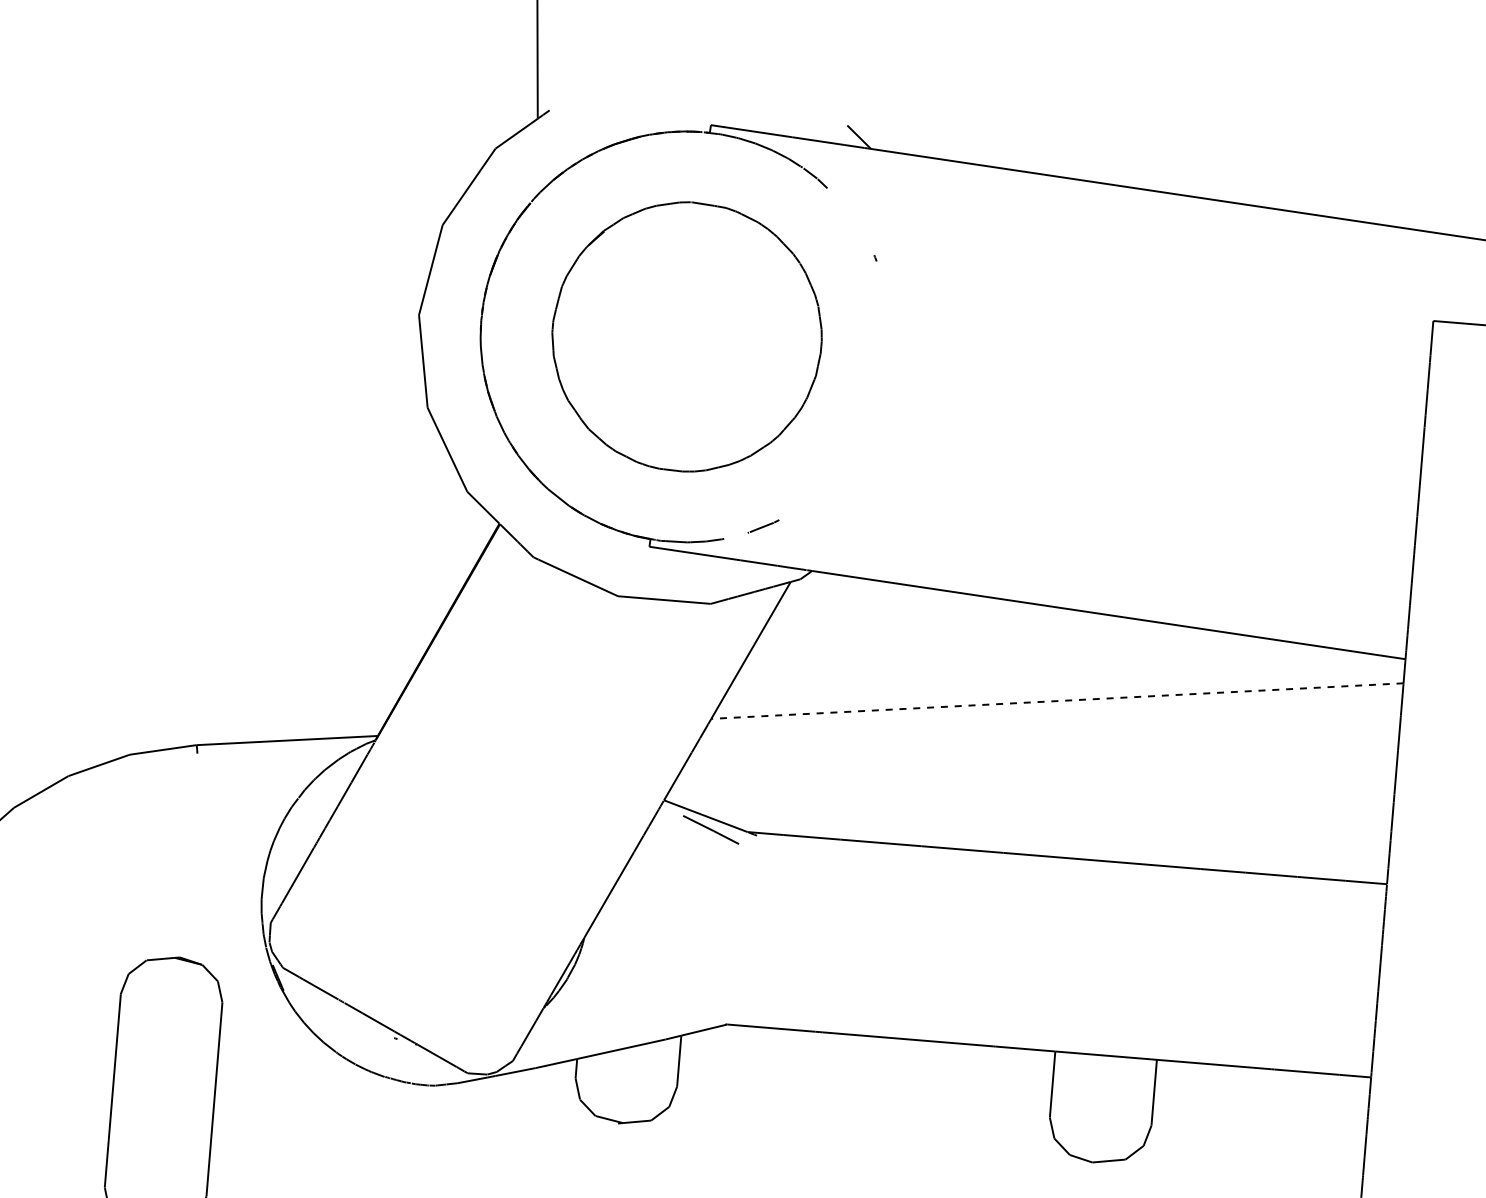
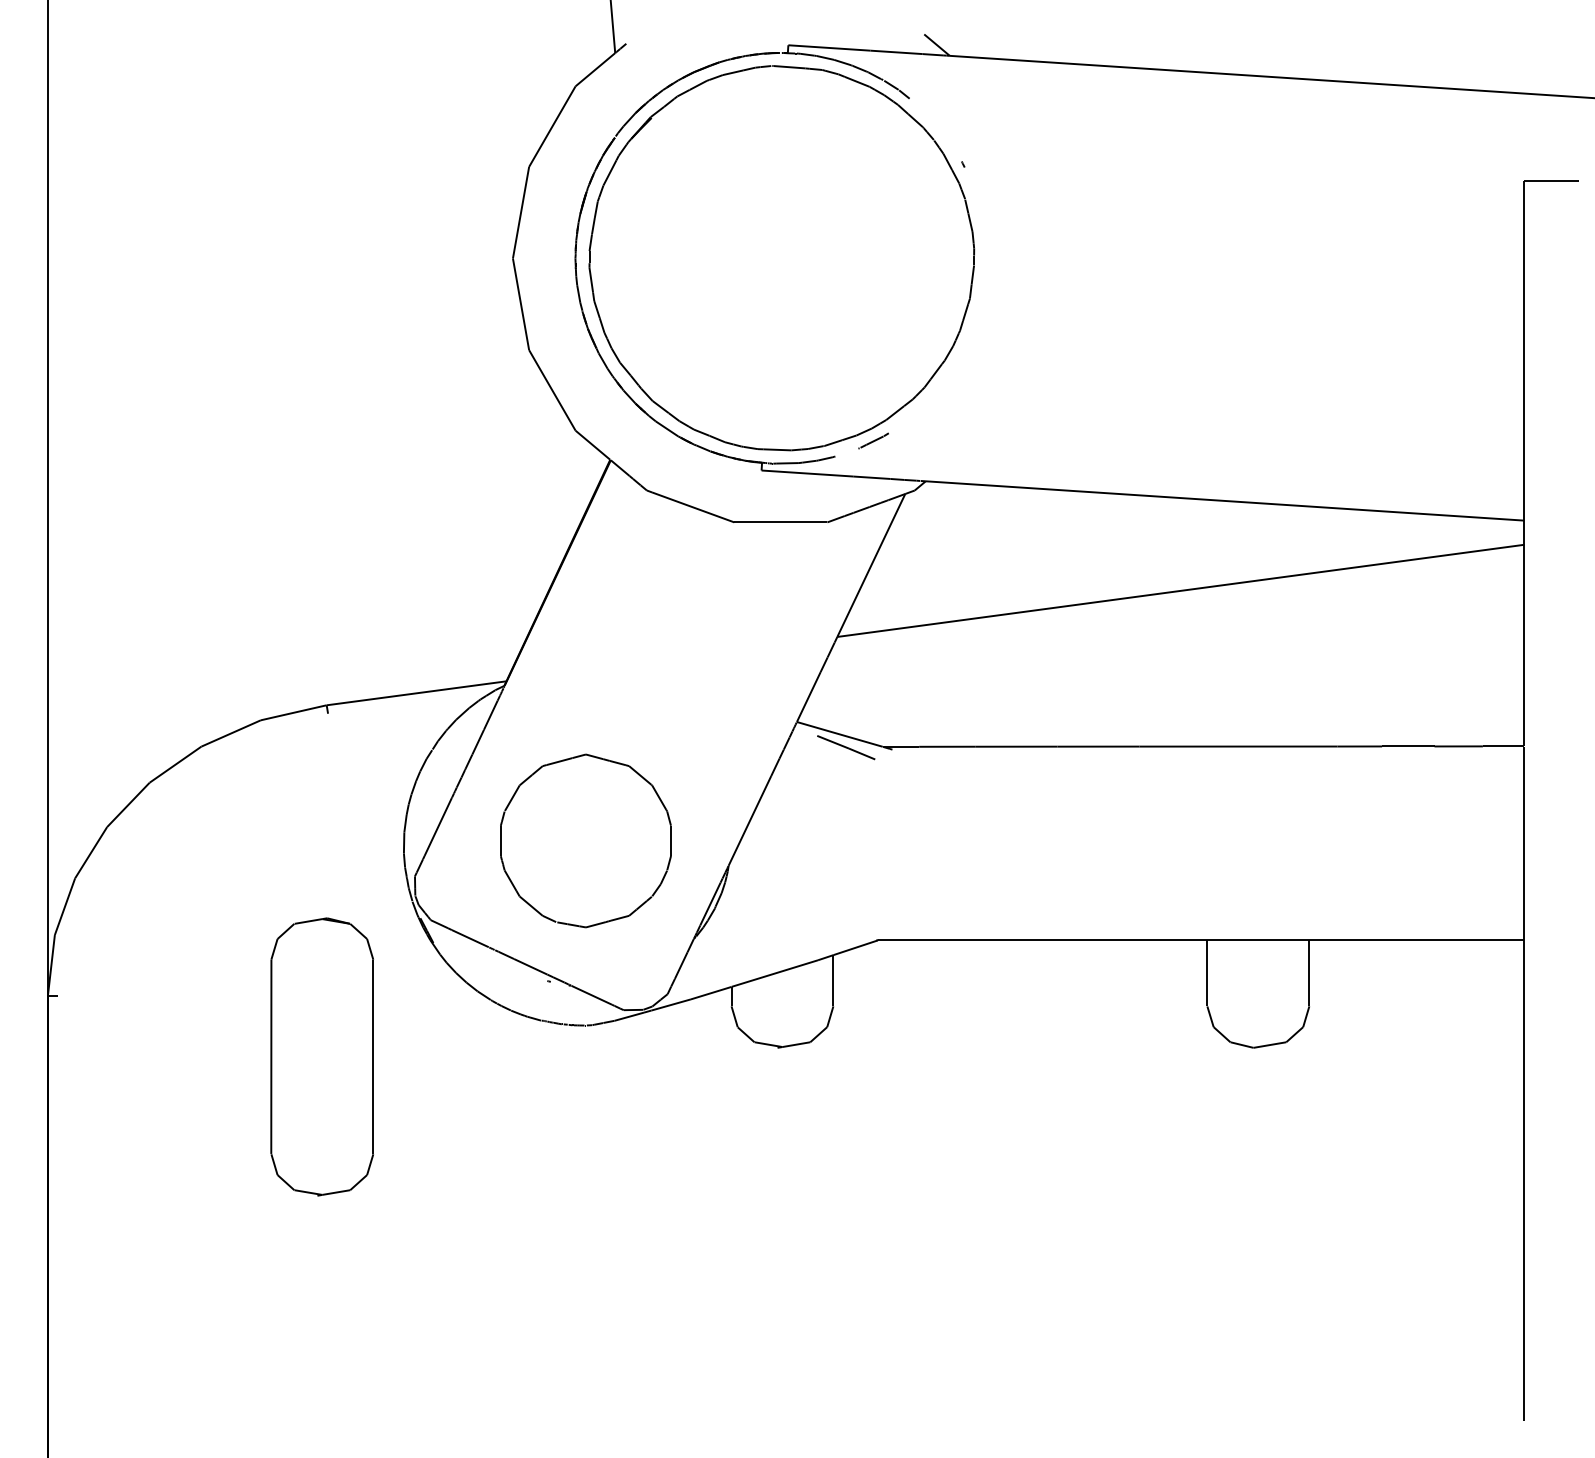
part: (686, 337) -> (781, 258), size x1.43
line: (1057, 700) -> (1180, 590), dashed -> solid
part: (443, 901) -> (585, 840), added

